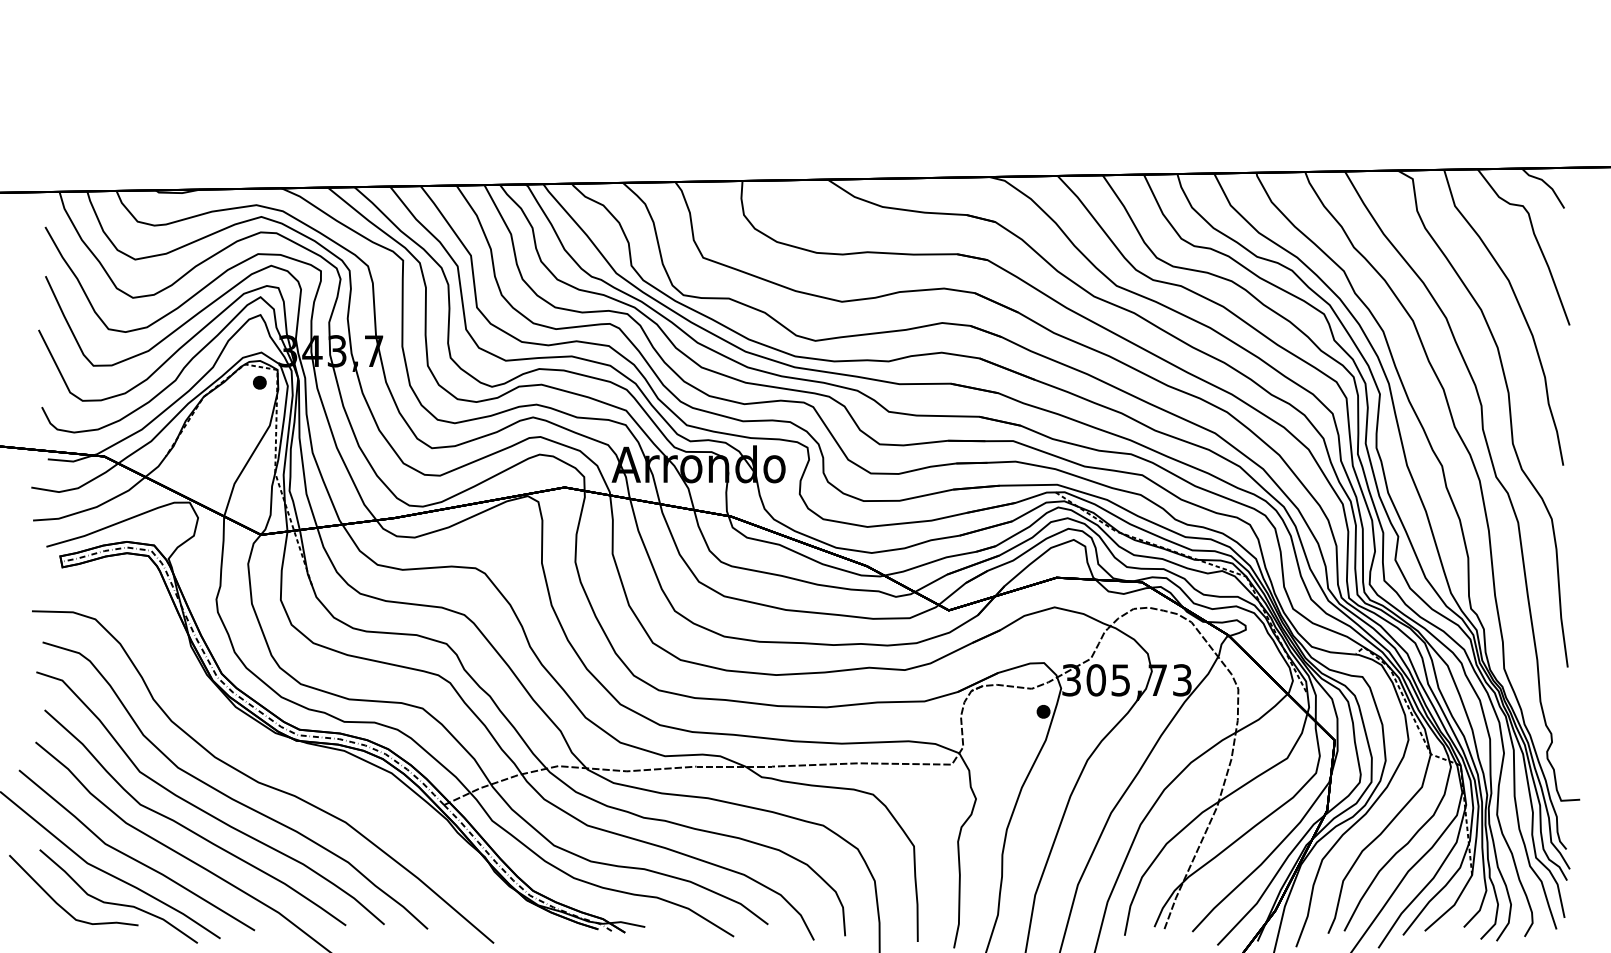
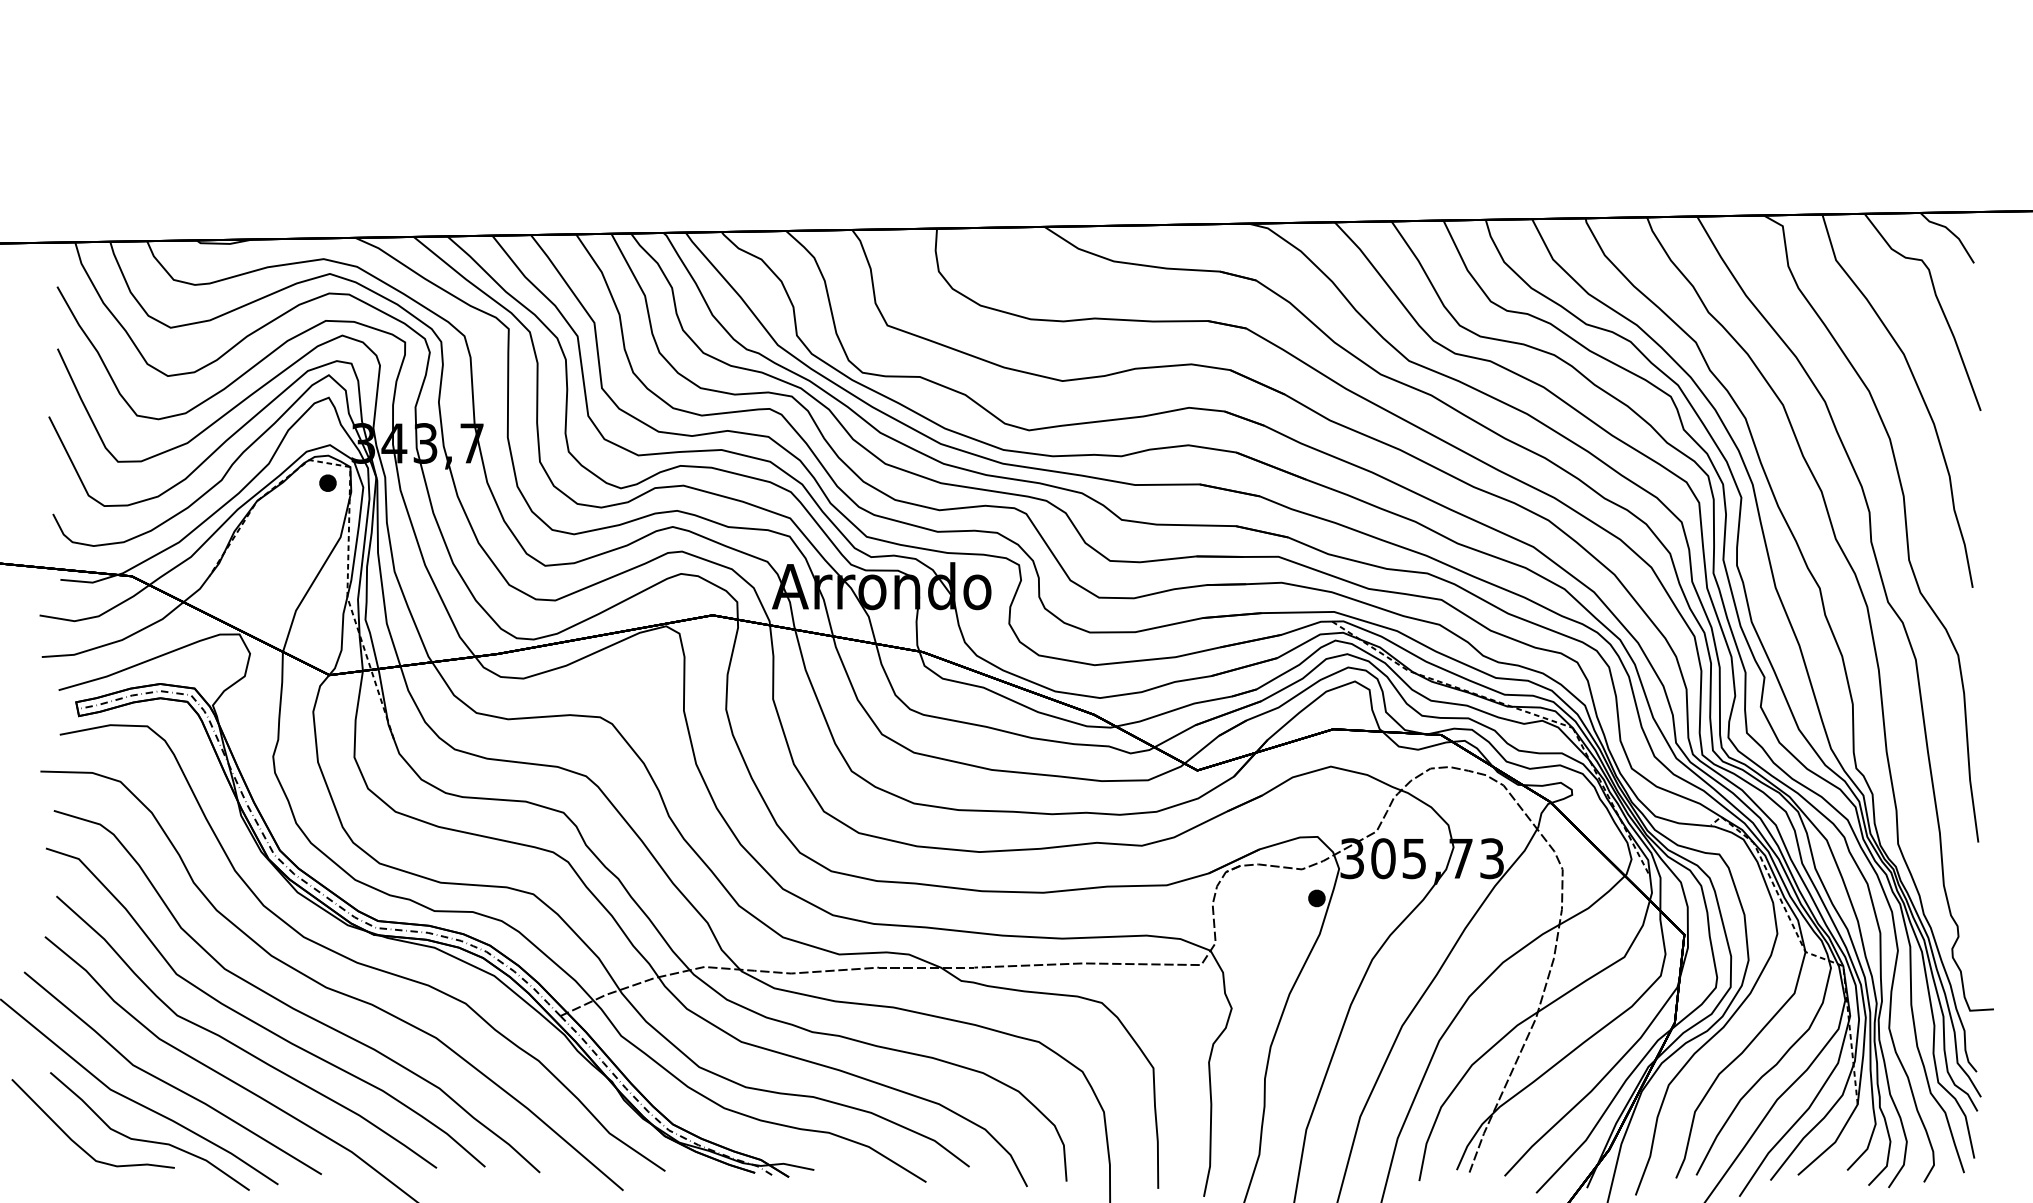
curve: (281, 761) -> (355, 960), added

